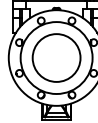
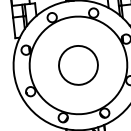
circle: (56, 57) -> (78, 64), size x0.6

